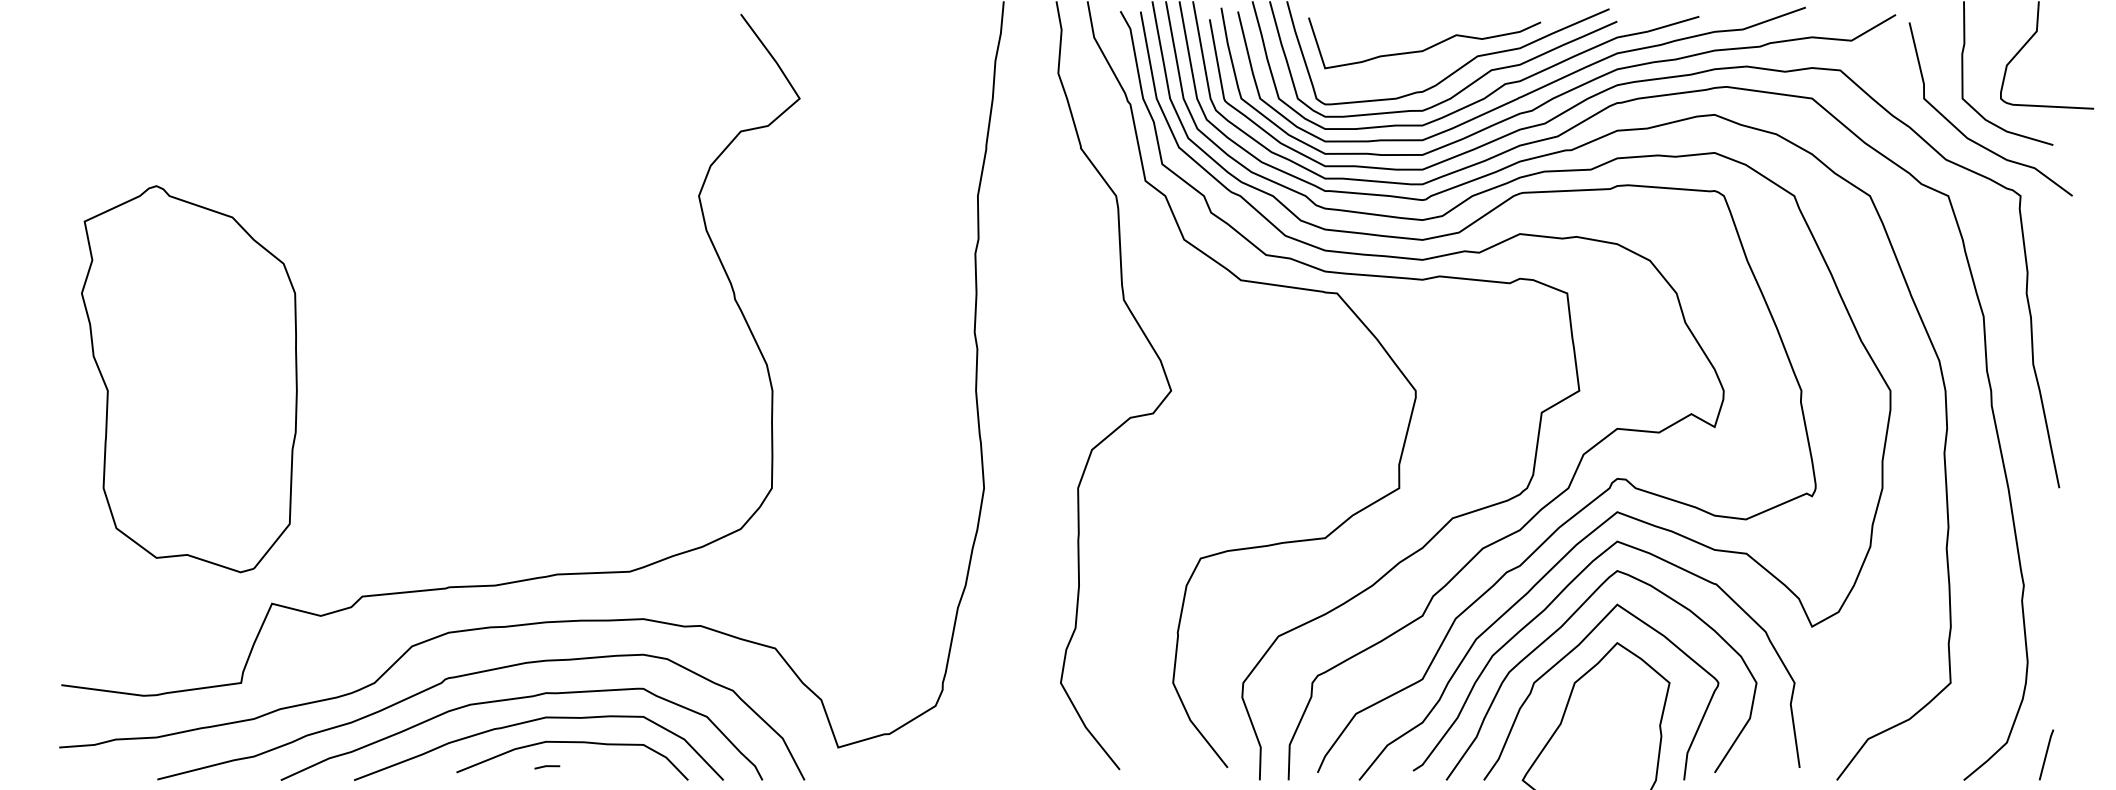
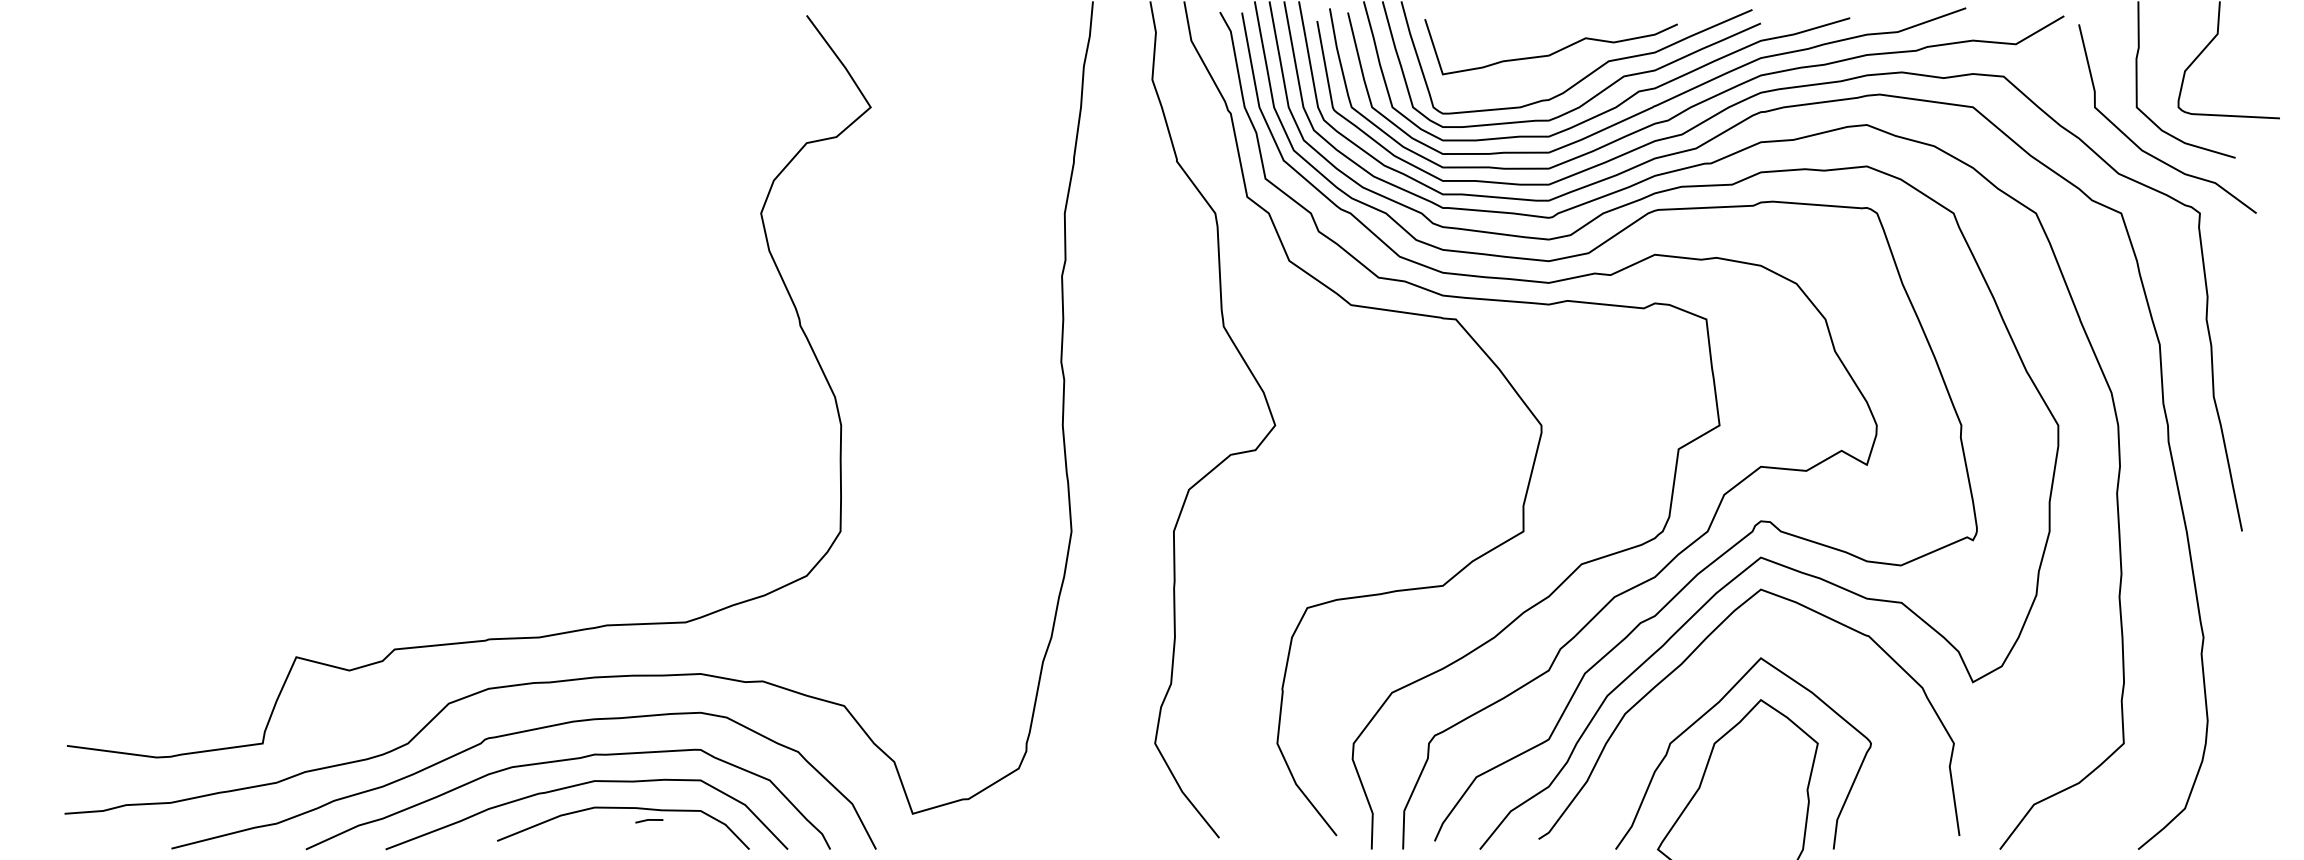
part: (189, 379) -> (206, 413), removed
curve: (1557, 631) -> (1695, 687), removed
line: (2046, 754) -> (2228, 821), removed
line: (547, 766) -> (649, 820), moved

